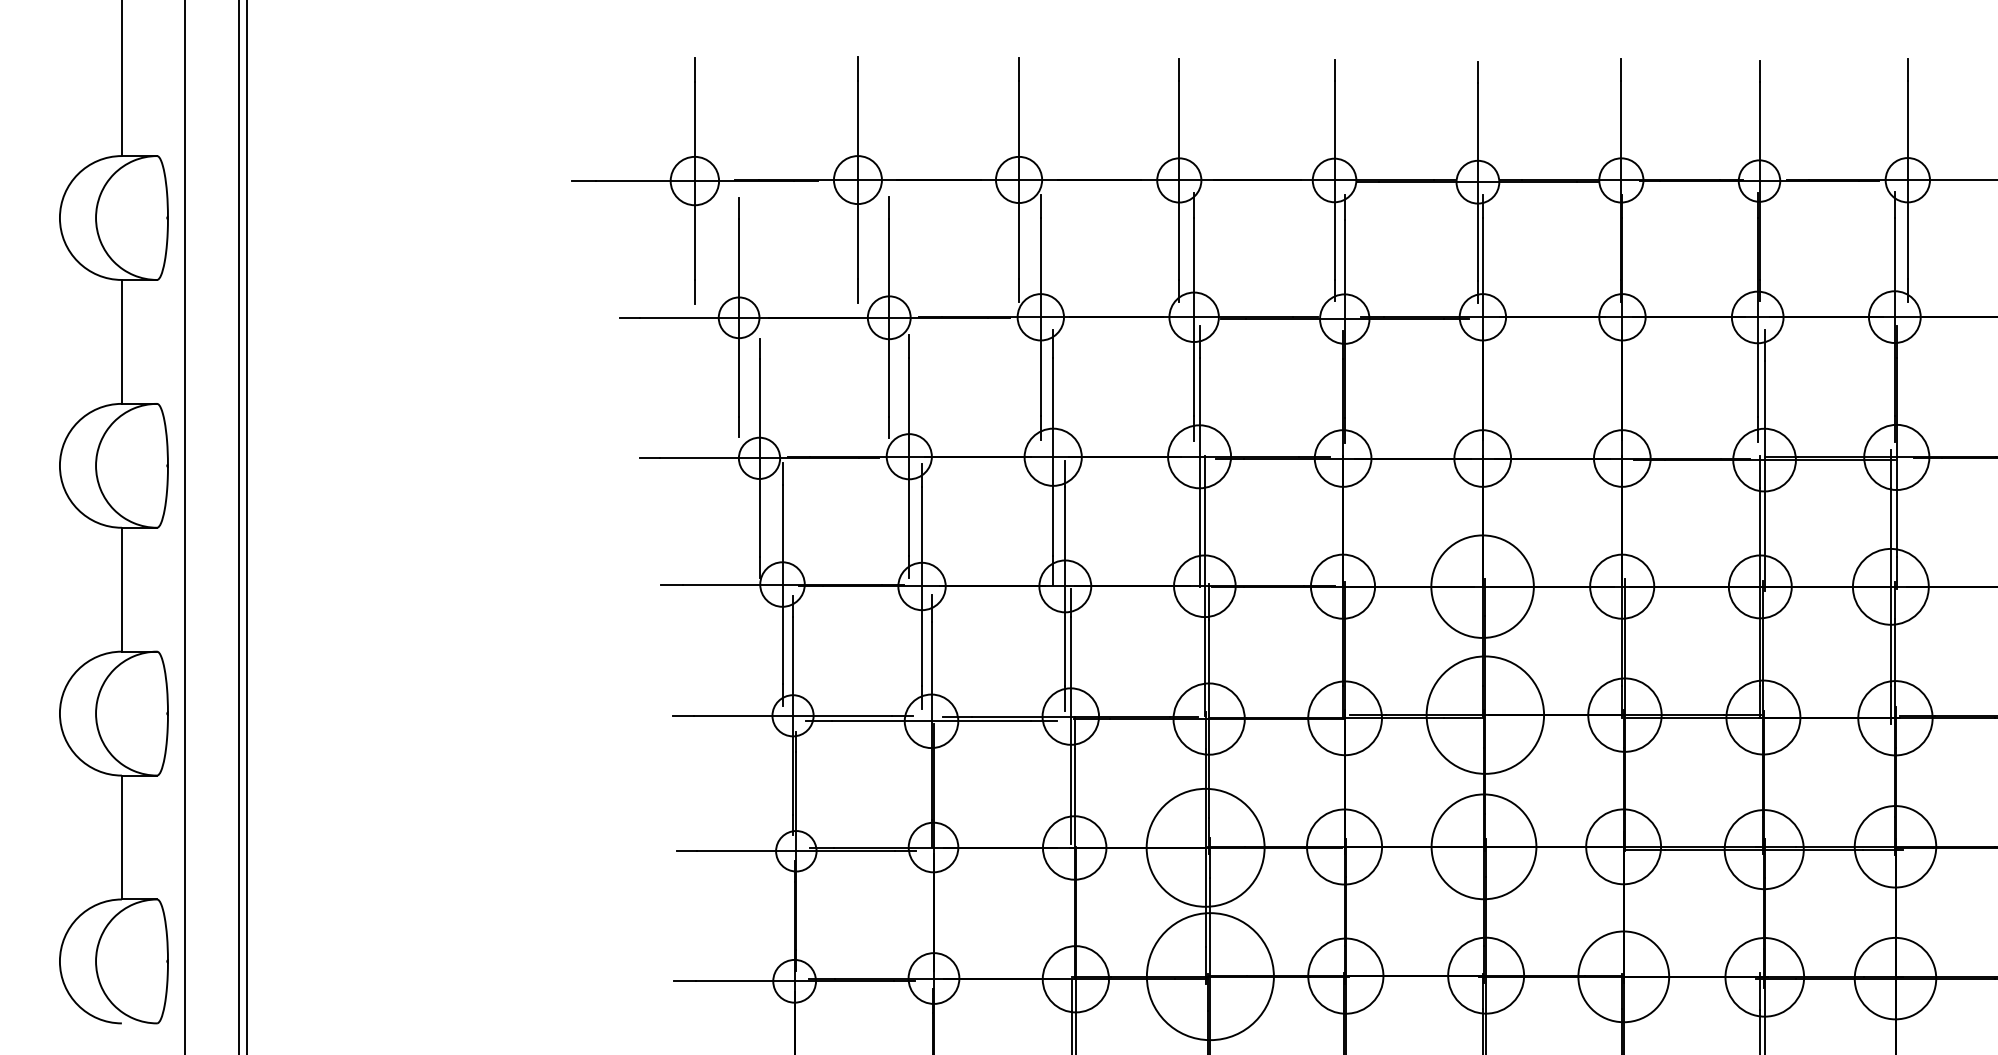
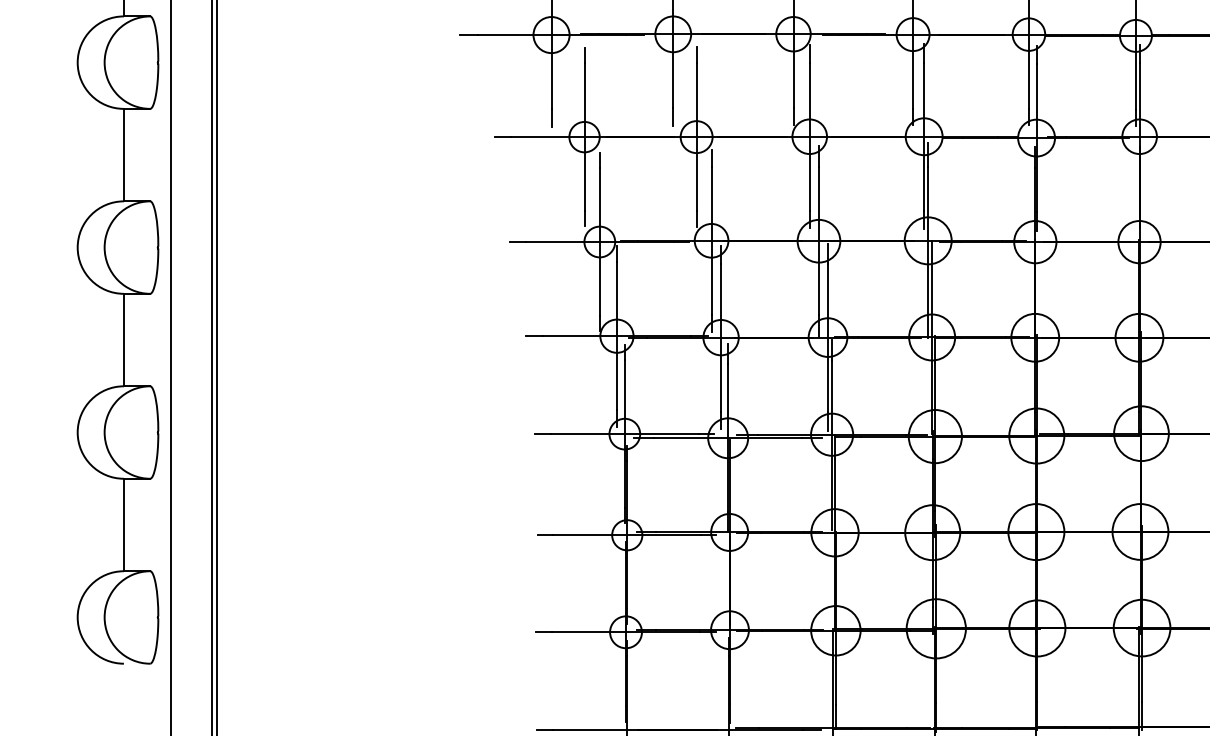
circle: (1482, 586) -> (1139, 337), size x0.62
circle: (1485, 714) -> (1141, 433), size x0.62
circle: (1483, 846) -> (1140, 531), size x0.71
circle: (1205, 847) -> (932, 532), size x0.62
circle: (1210, 976) -> (936, 628), size x0.62

